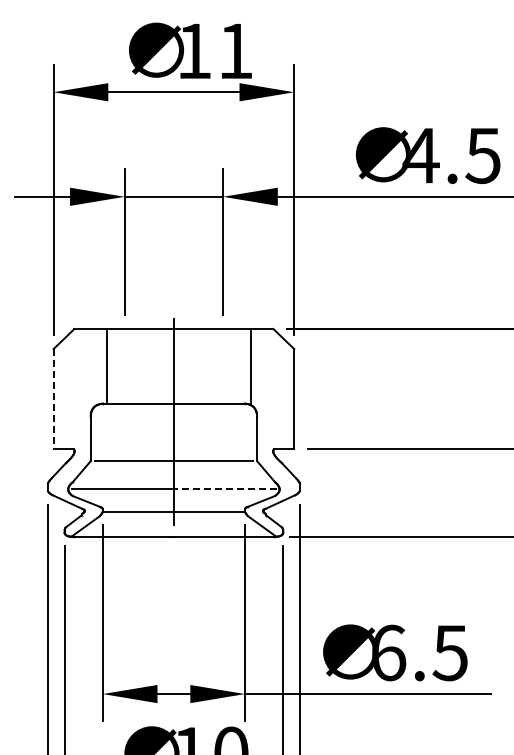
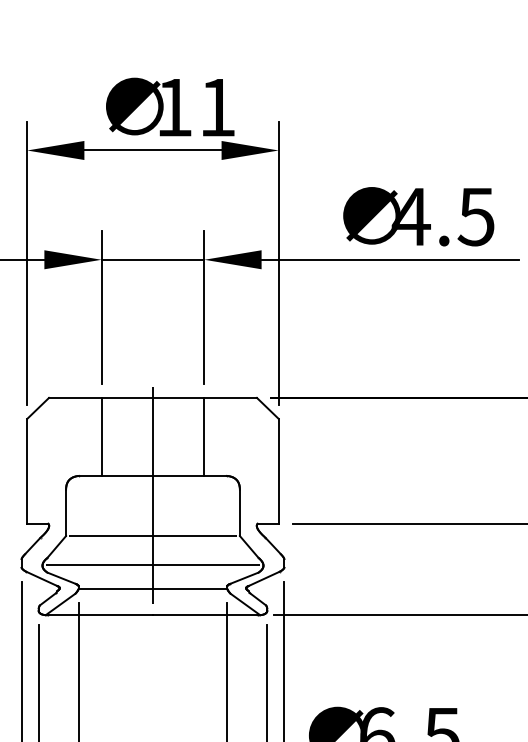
line: (106, 365) -> (101, 436), moved
line: (251, 365) -> (204, 436), moved
line: (53, 399) -> (27, 471), dashed -> solid
line: (224, 489) -> (205, 565), dashed -> solid

